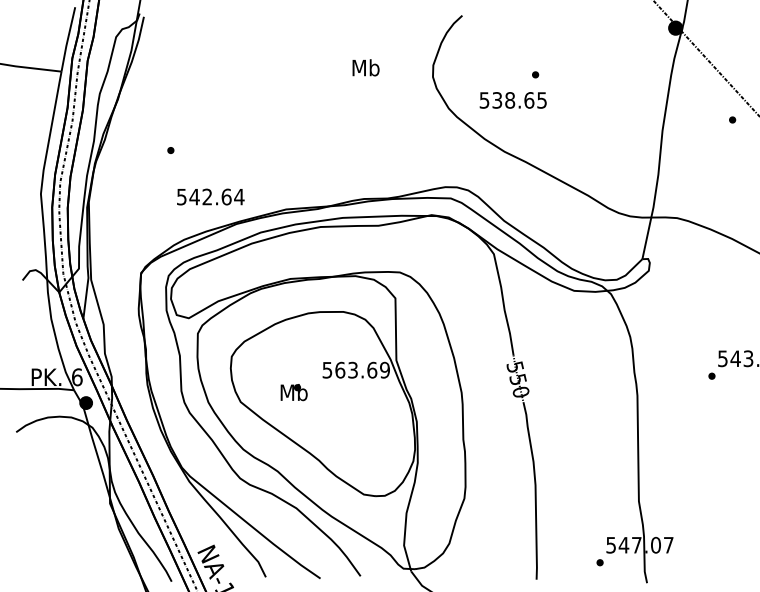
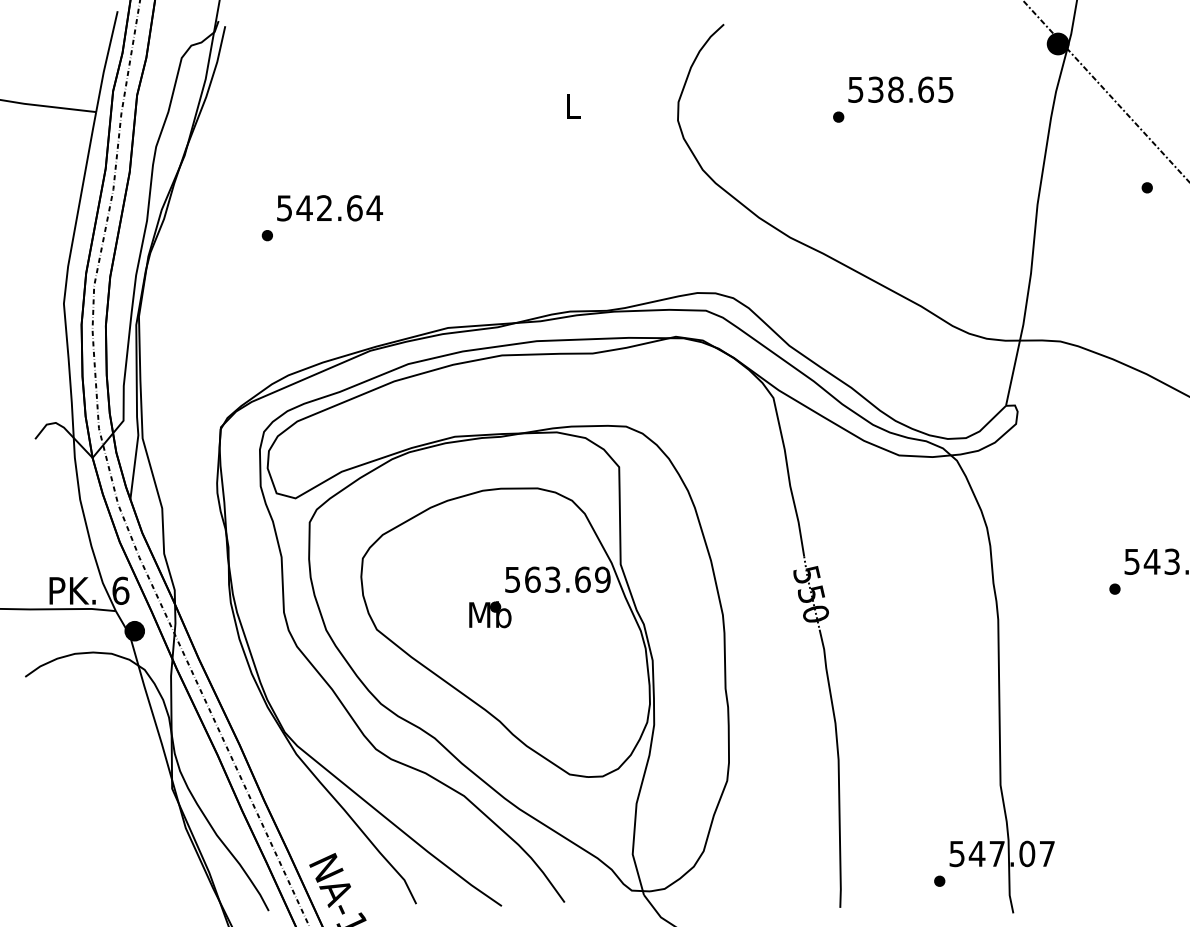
text: (365, 67) -> (572, 105), Mb -> L
text: (512, 100) -> (899, 89), moved
text: (210, 196) -> (329, 207), moved
text: (293, 392) -> (489, 614), moved

